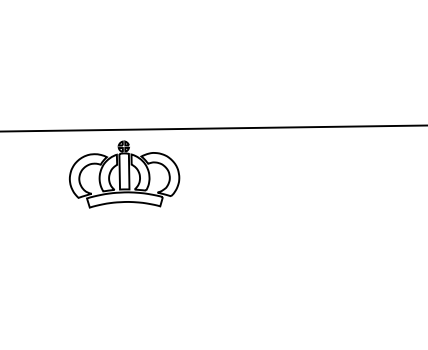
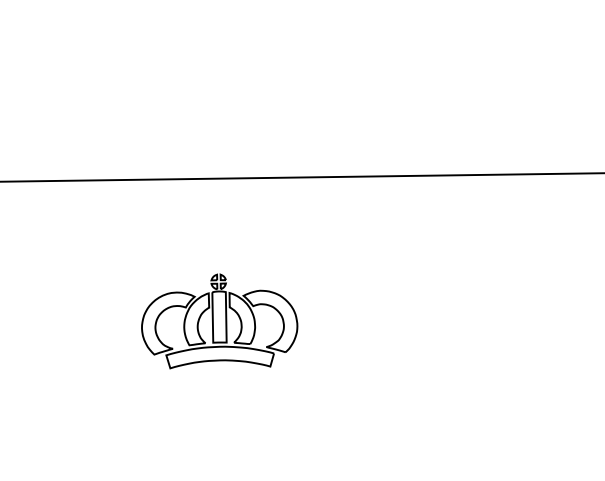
part: (124, 174) -> (219, 321), moved

